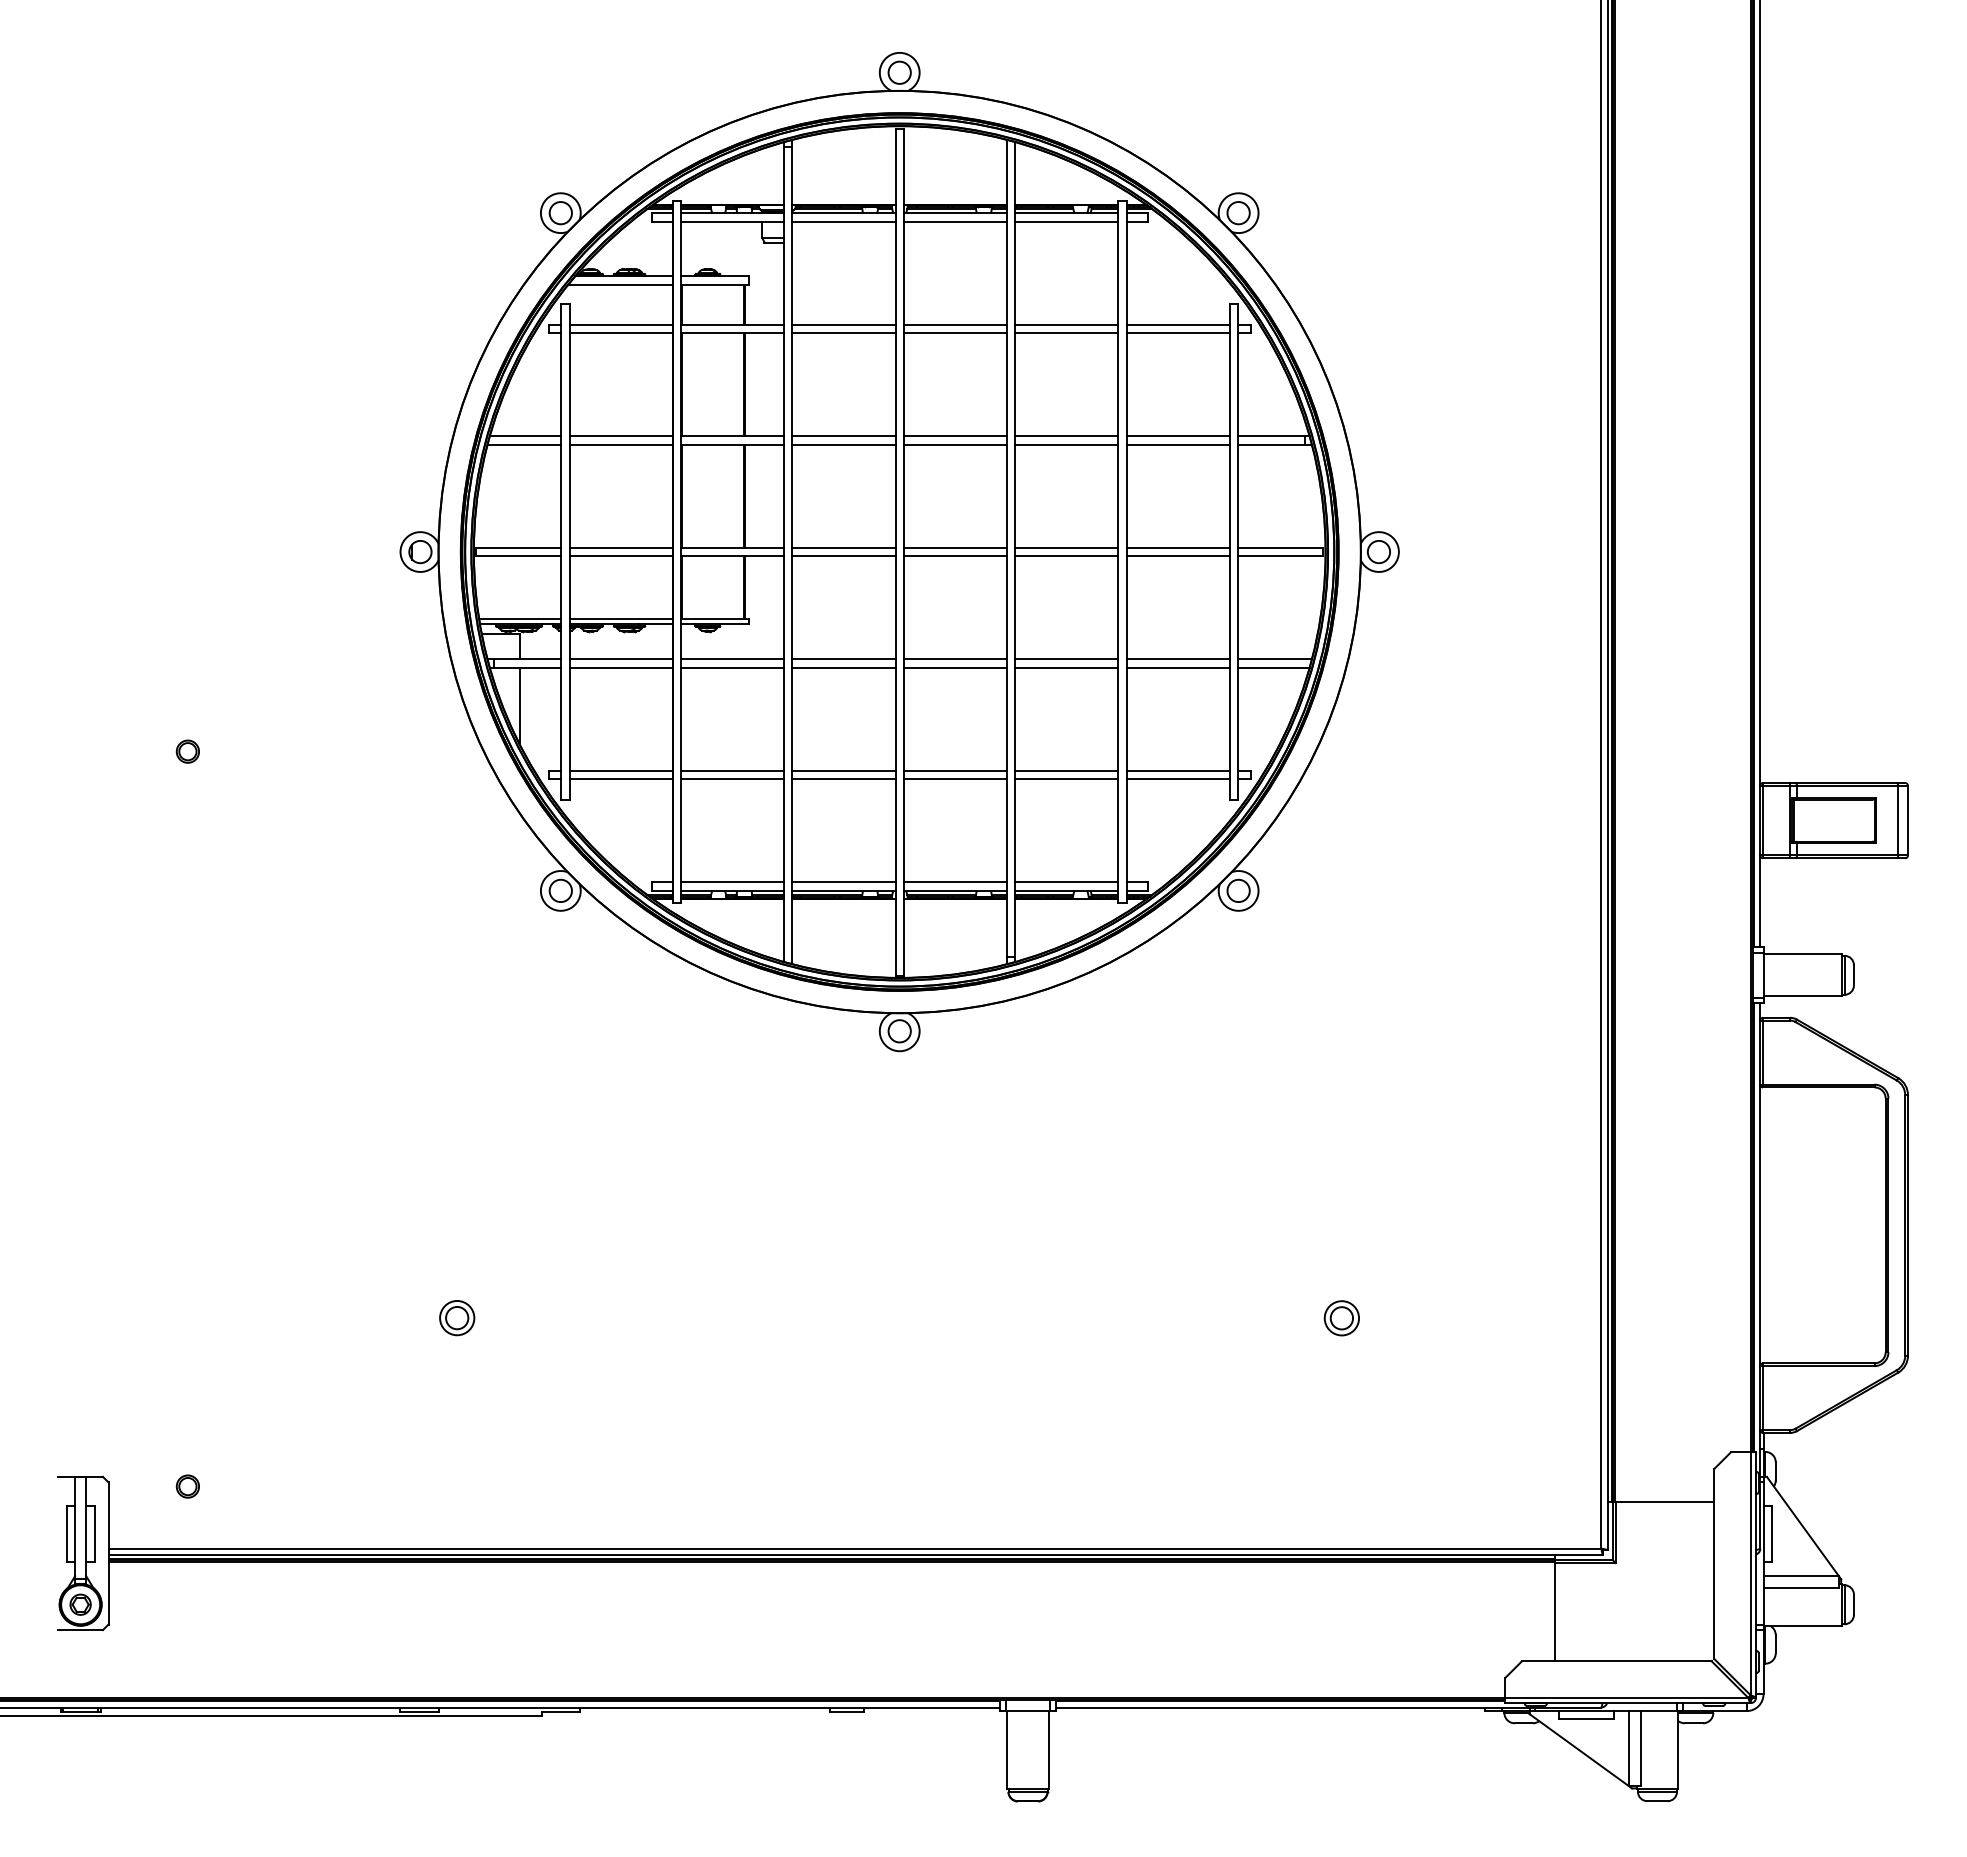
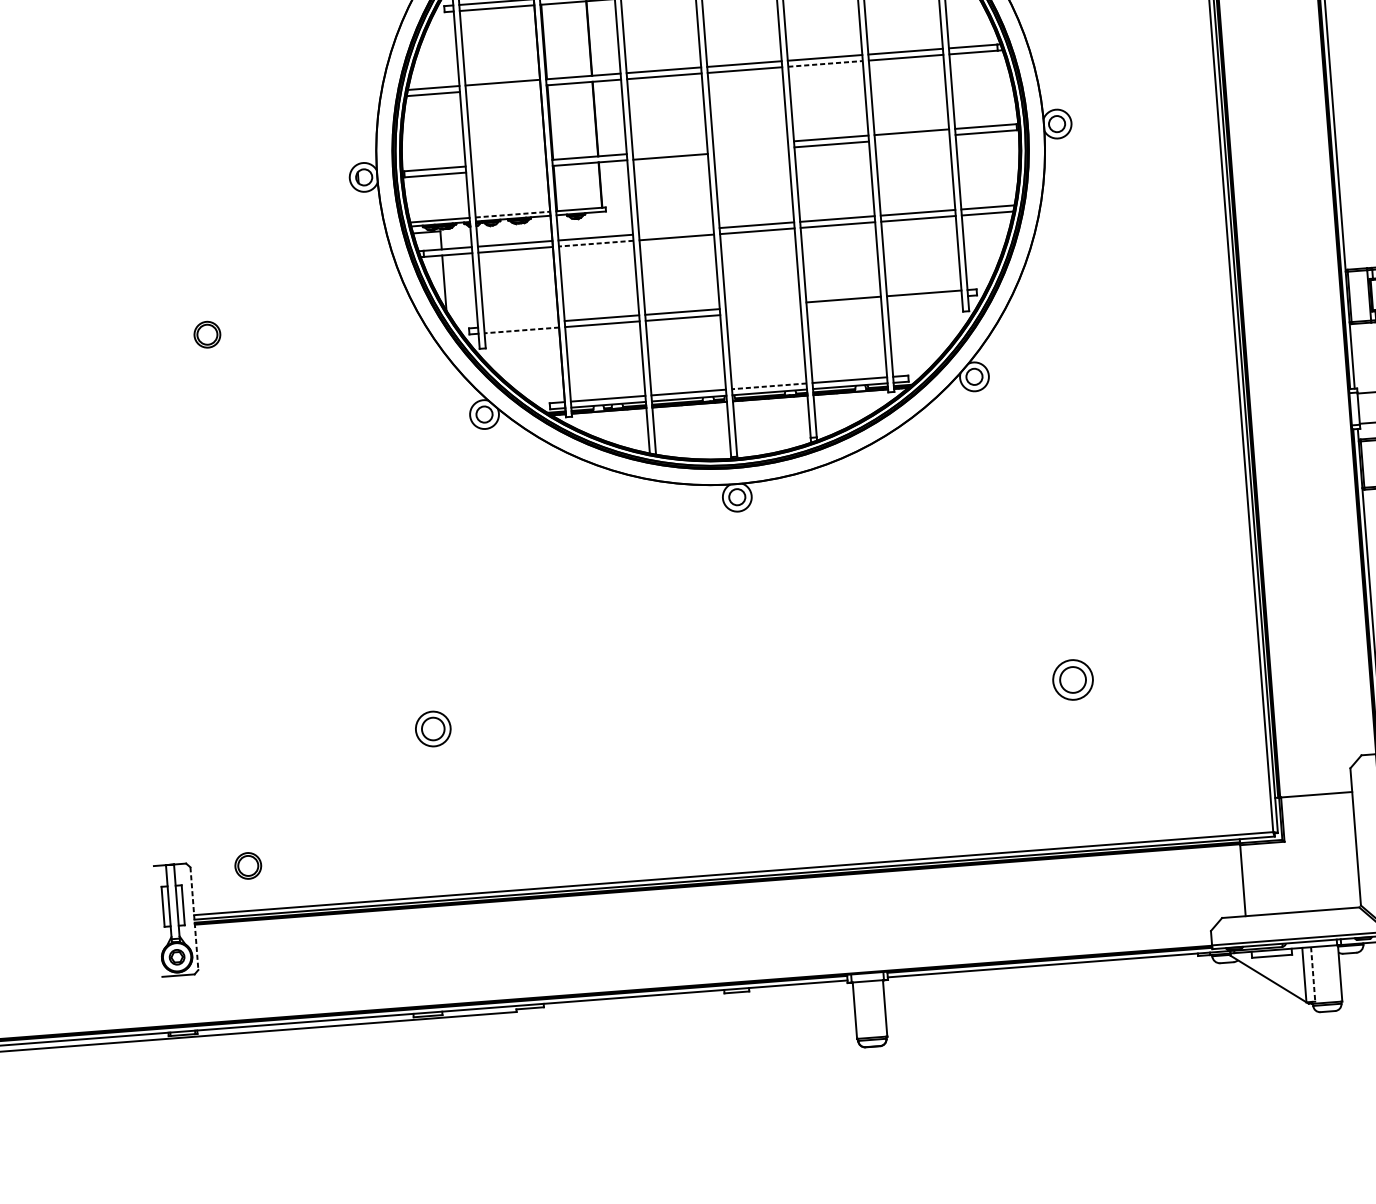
line: (620, 444) -> (502, 88), removed
line: (1066, 444) -> (825, 63), solid -> dashed
line: (620, 547) -> (508, 163), removed
line: (843, 547) -> (669, 150), removed
line: (955, 547) -> (750, 144), removed
line: (620, 556) -> (509, 169), removed
line: (955, 556) -> (751, 150), removed
line: (1177, 556) -> (911, 138), removed
line: (621, 618) -> (513, 214), solid -> dashed
line: (843, 659) -> (675, 231), removed
line: (732, 667) -> (596, 243), solid -> dashed
part: (187, 751) -> (206, 334), size x1.6
line: (620, 770) -> (520, 324), removed
line: (955, 770) -> (763, 305), removed
line: (621, 779) -> (522, 330), solid -> dashed
line: (955, 779) -> (763, 312), removed
line: (1066, 779) -> (843, 305), removed
line: (1177, 779) -> (924, 299), removed
line: (955, 882) -> (769, 386), solid -> dashed
part: (457, 1318) -> (433, 729), size x1.4
part: (1341, 1318) -> (1072, 680), size x1.6
part: (187, 1486) -> (247, 865), size x1.6
line: (108, 1553) -> (194, 918), solid -> dashed
line: (1641, 1748) -> (1313, 974), solid -> dashed

